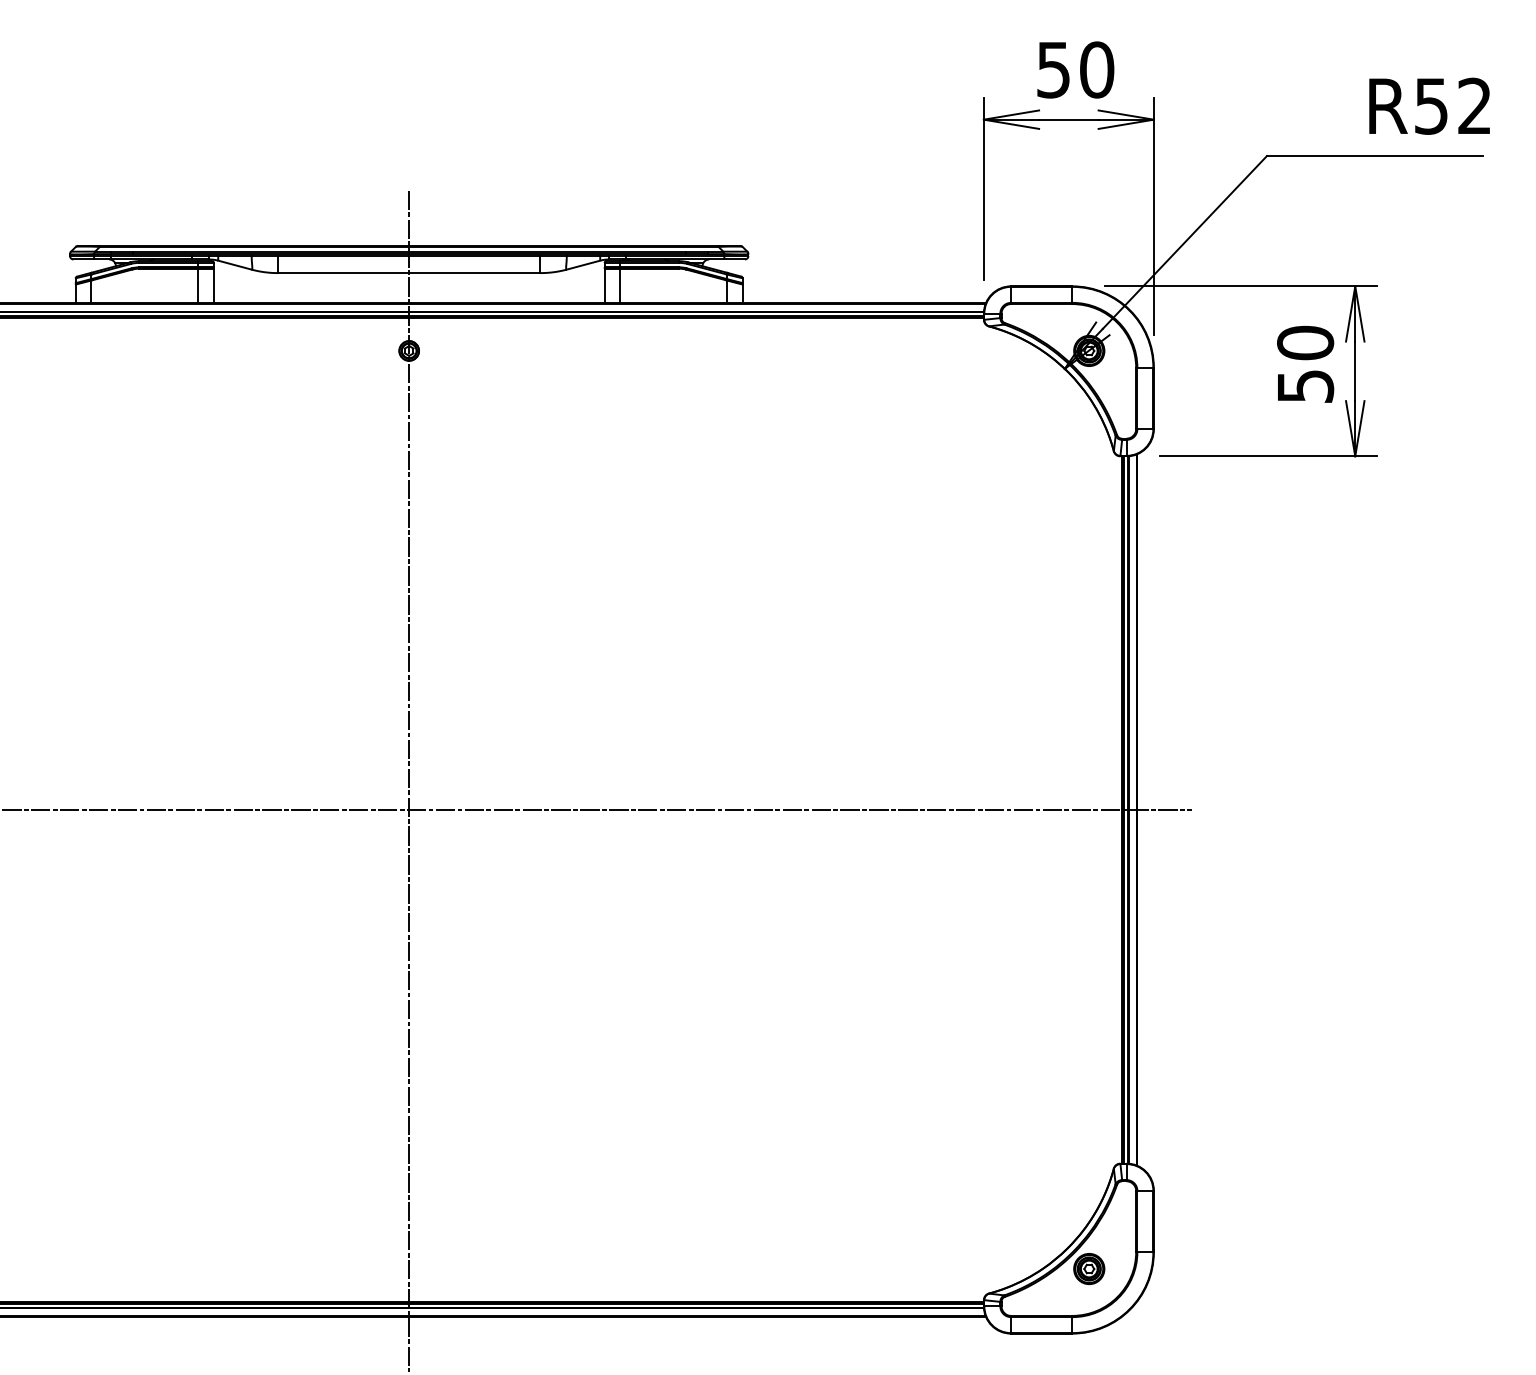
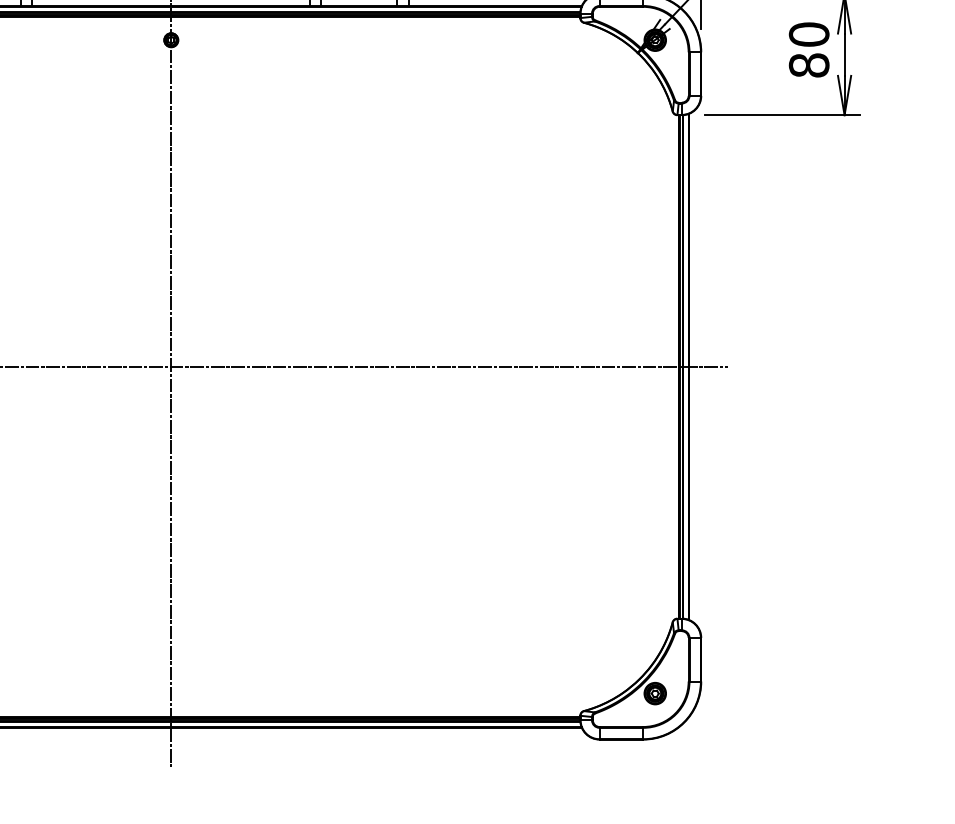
text: (1305, 386) -> (809, 65), 50 -> 80

